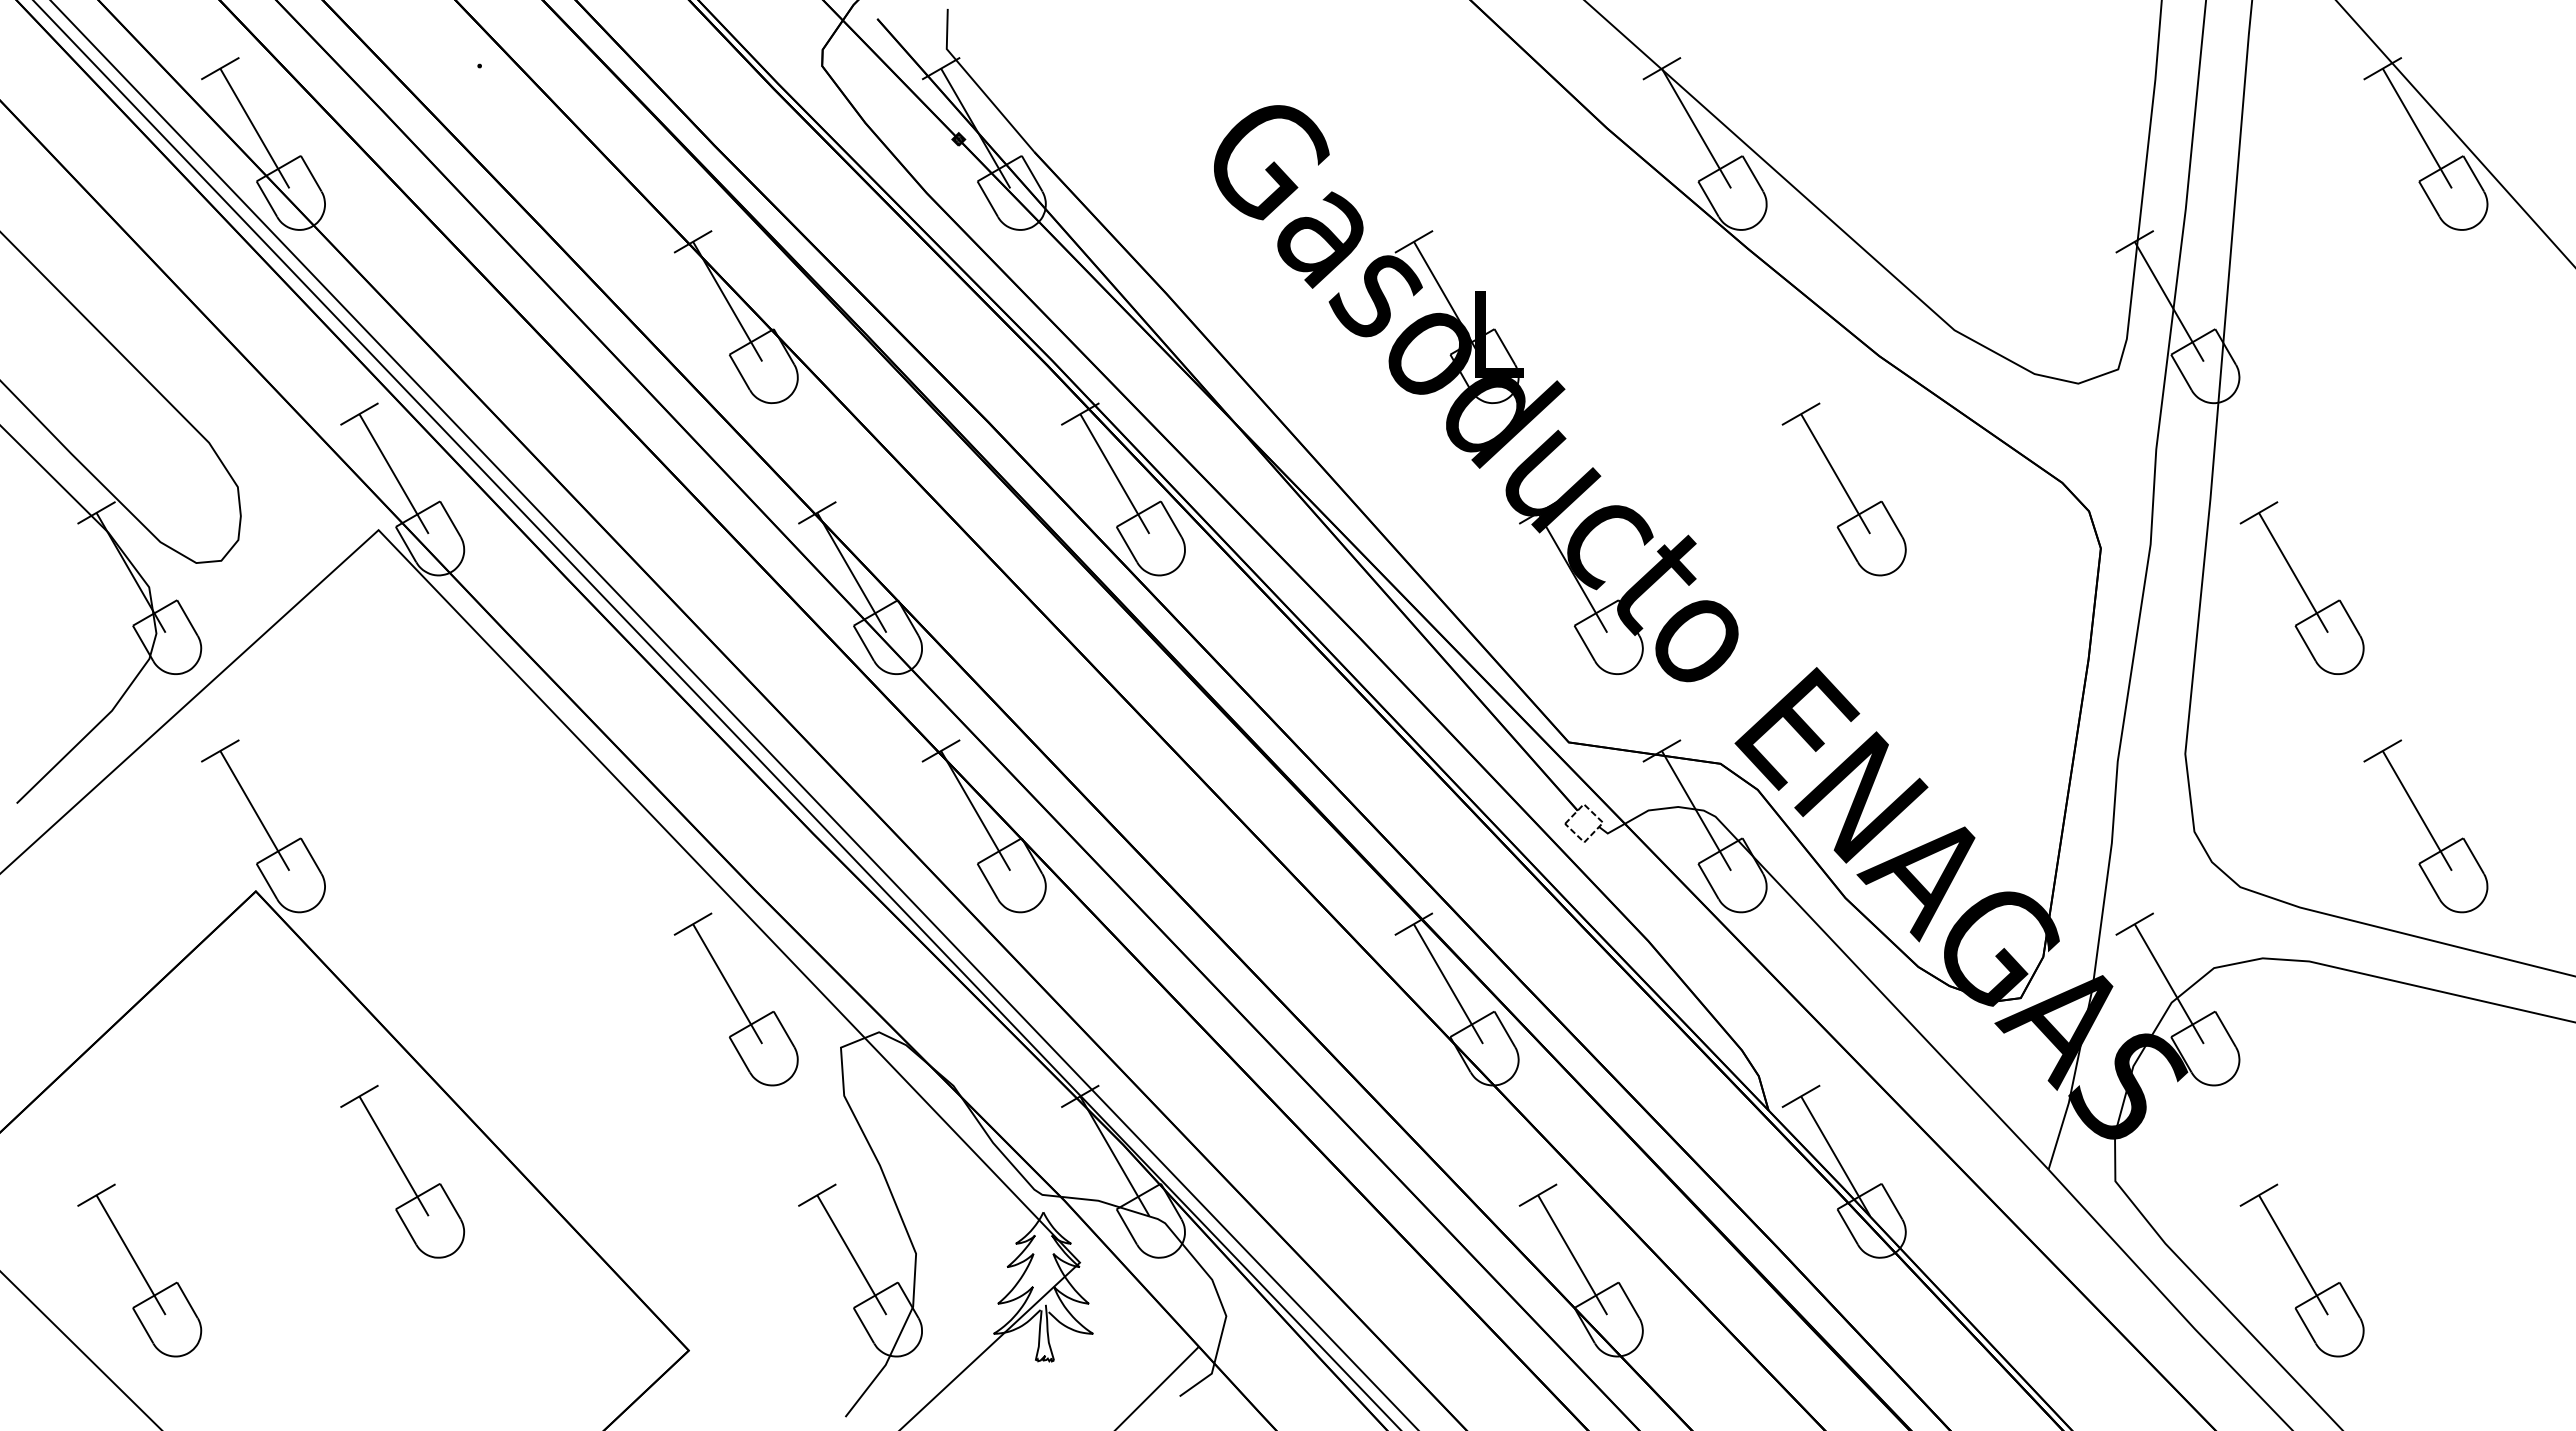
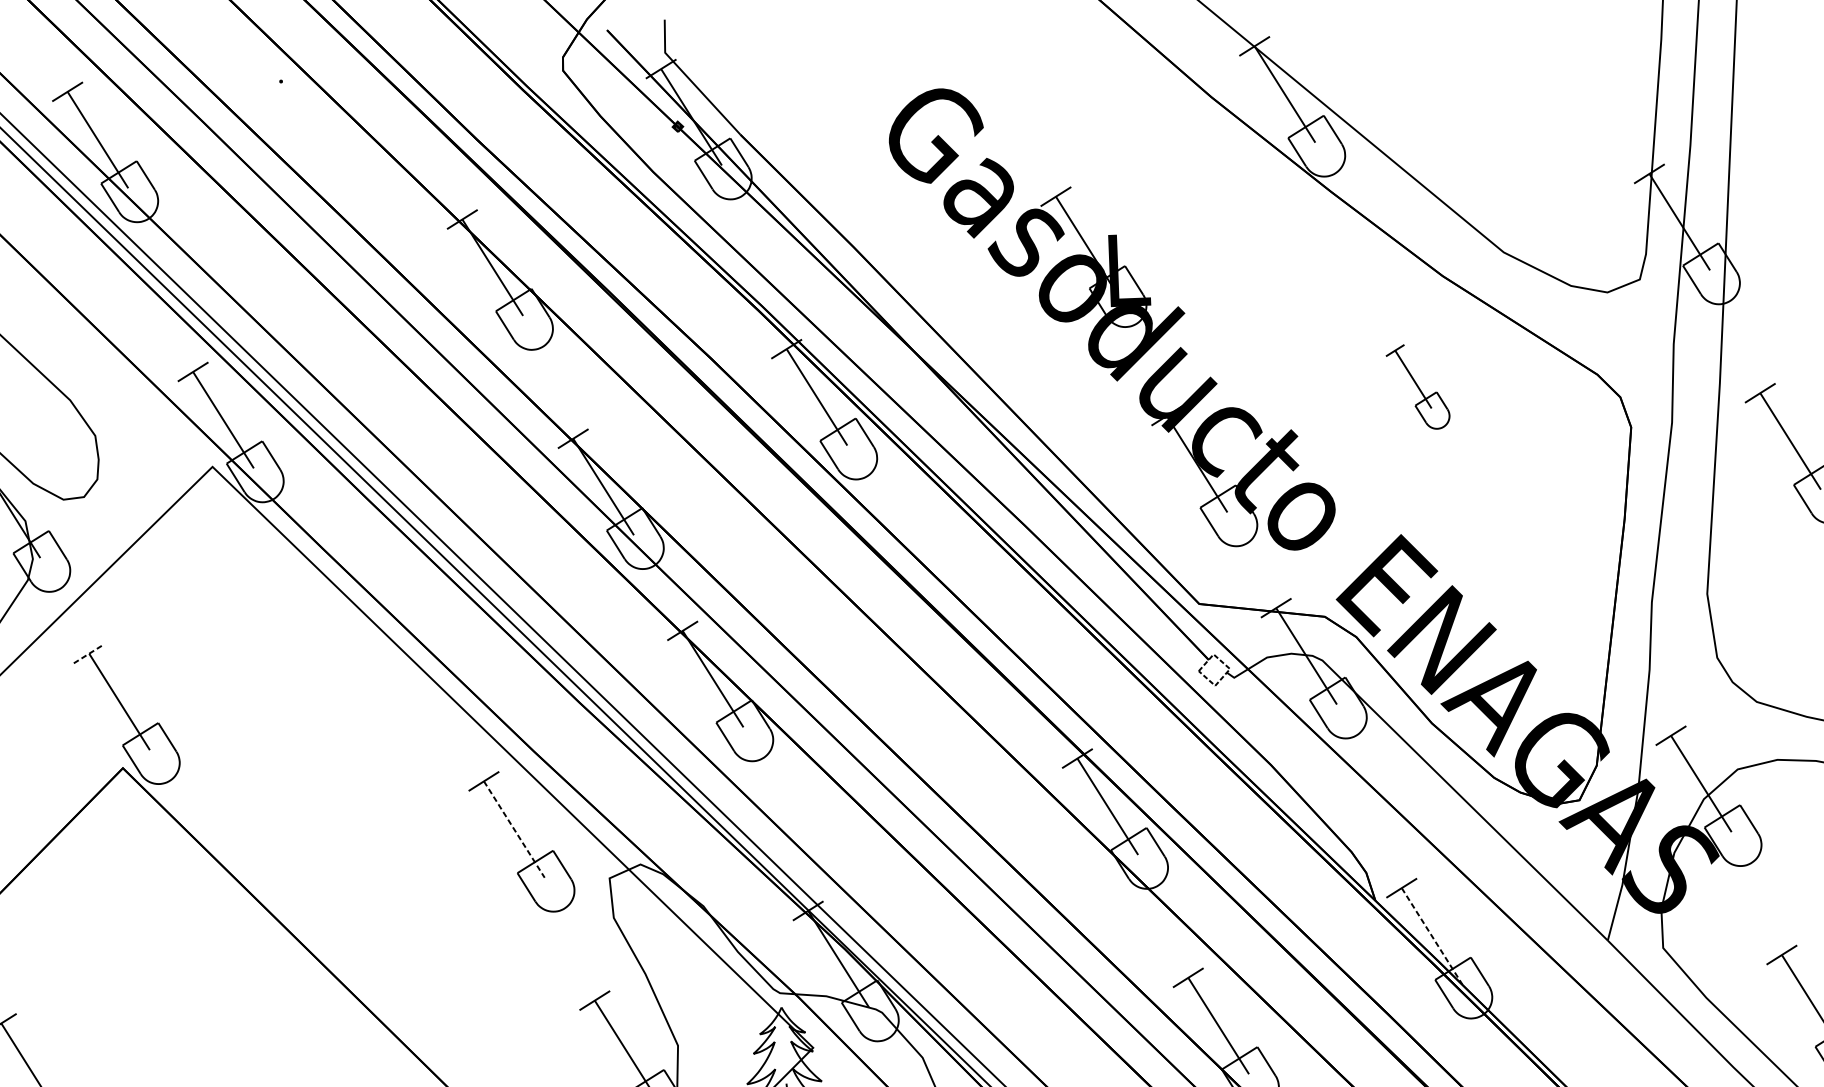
part: (1843, 489) -> (1417, 387), size x0.6
line: (220, 751) -> (89, 654), solid -> dashed
line: (727, 984) -> (514, 829), solid -> dashed
line: (1835, 1156) -> (1431, 936), solid -> dashed
part: (402, 1171) -> (252, 994), removed

